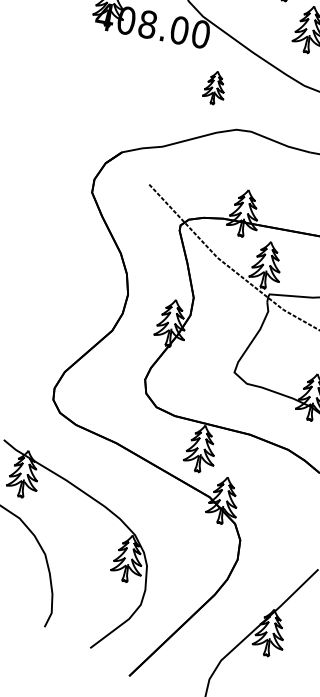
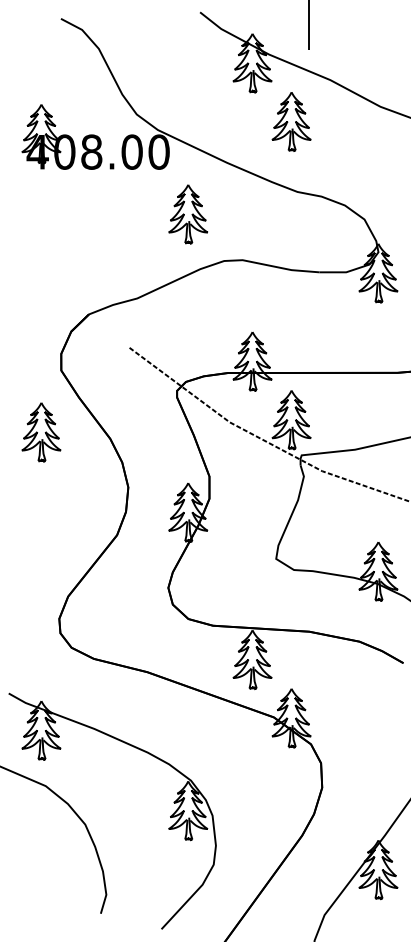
part: (214, 87) -> (187, 214), size x1.43
part: (67, 238) -> (41, 432), added

